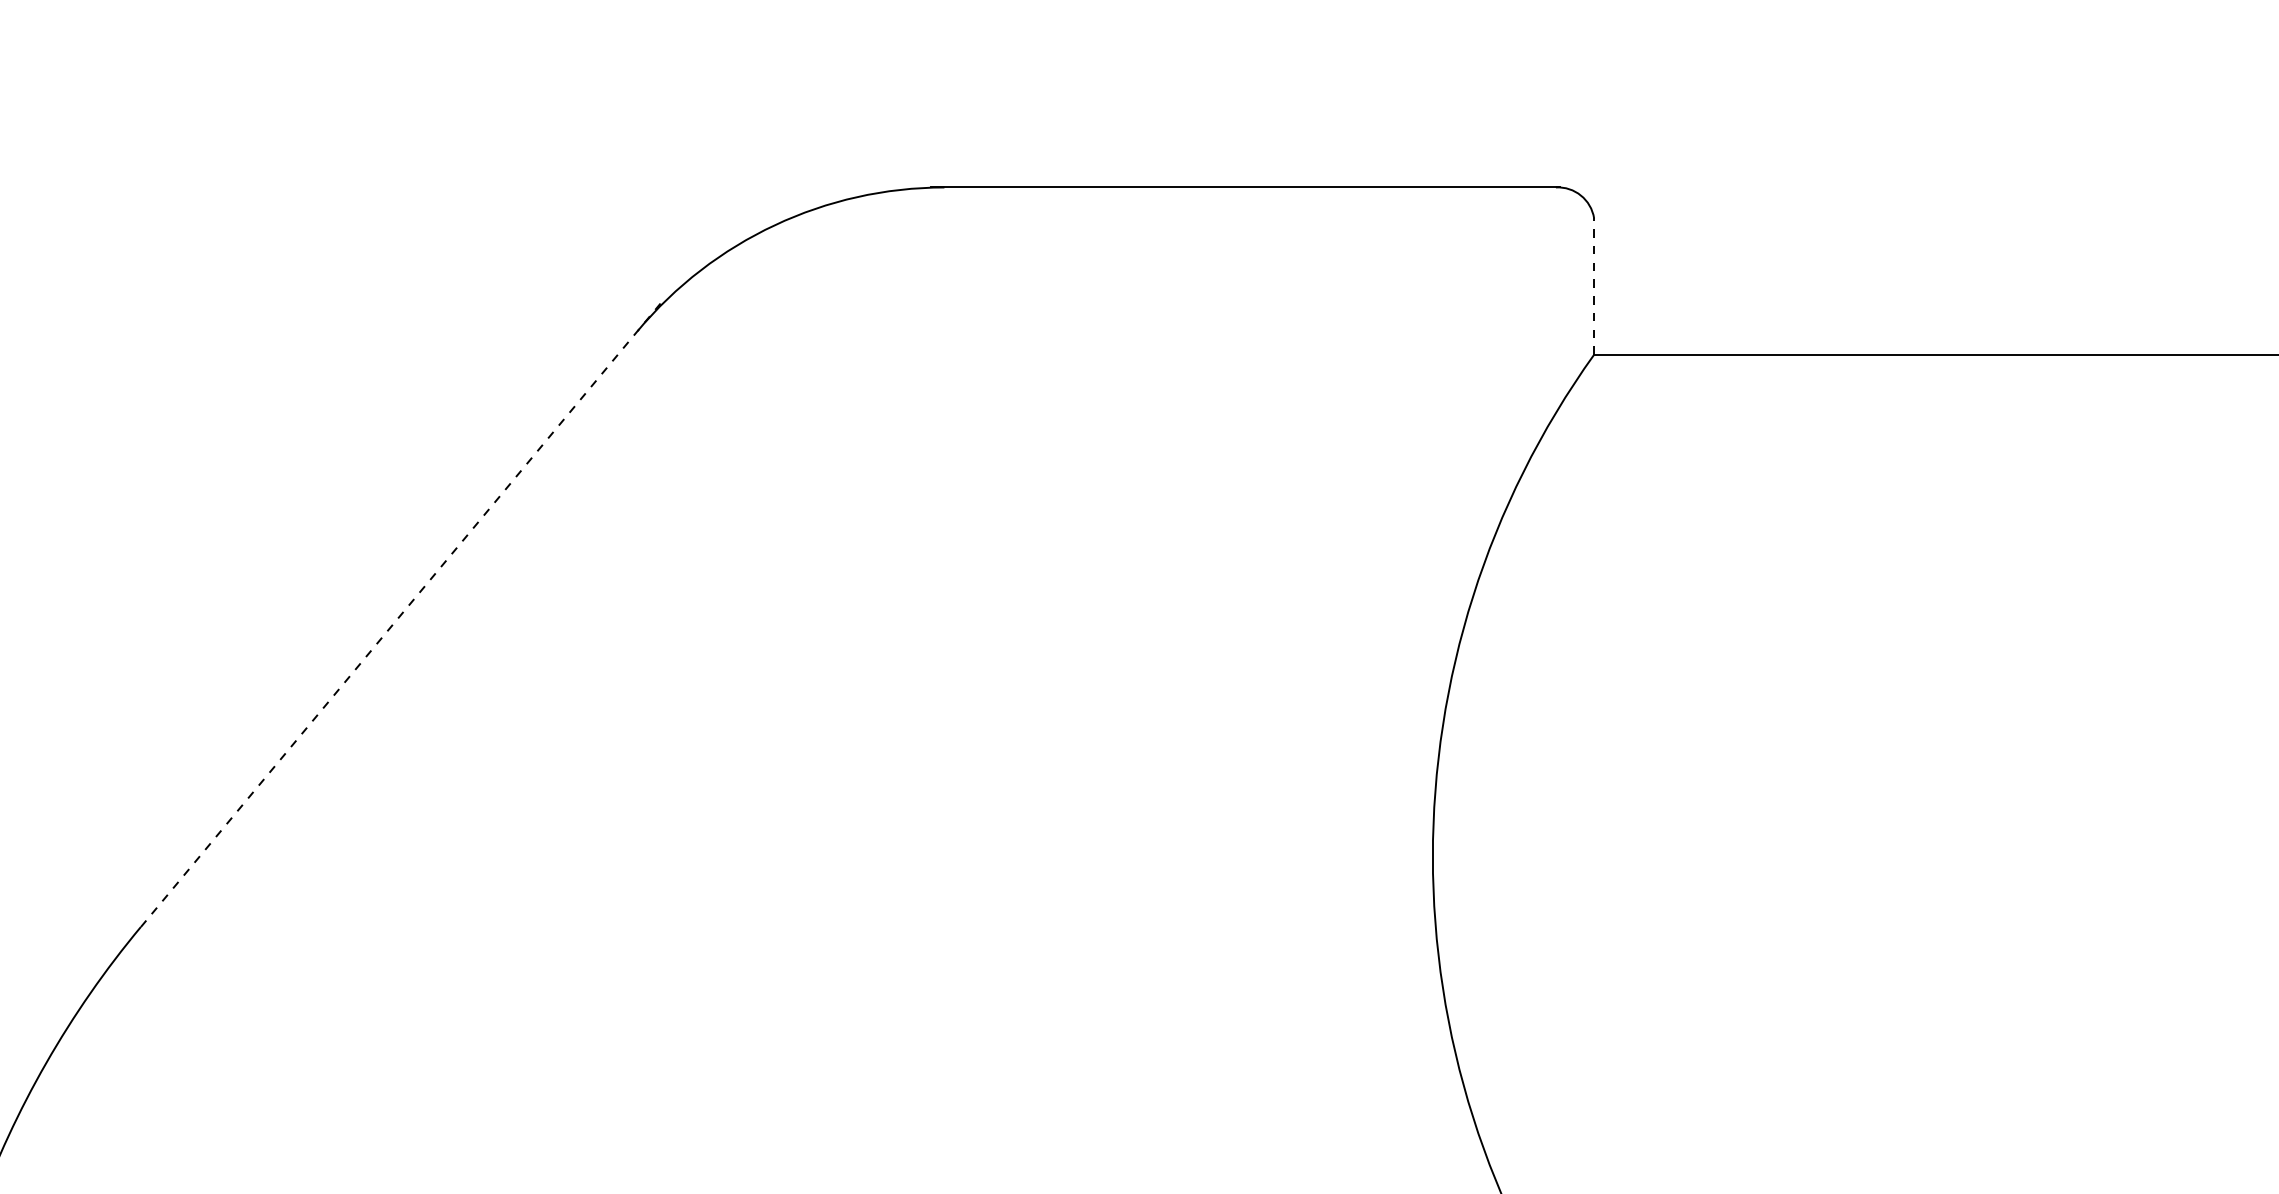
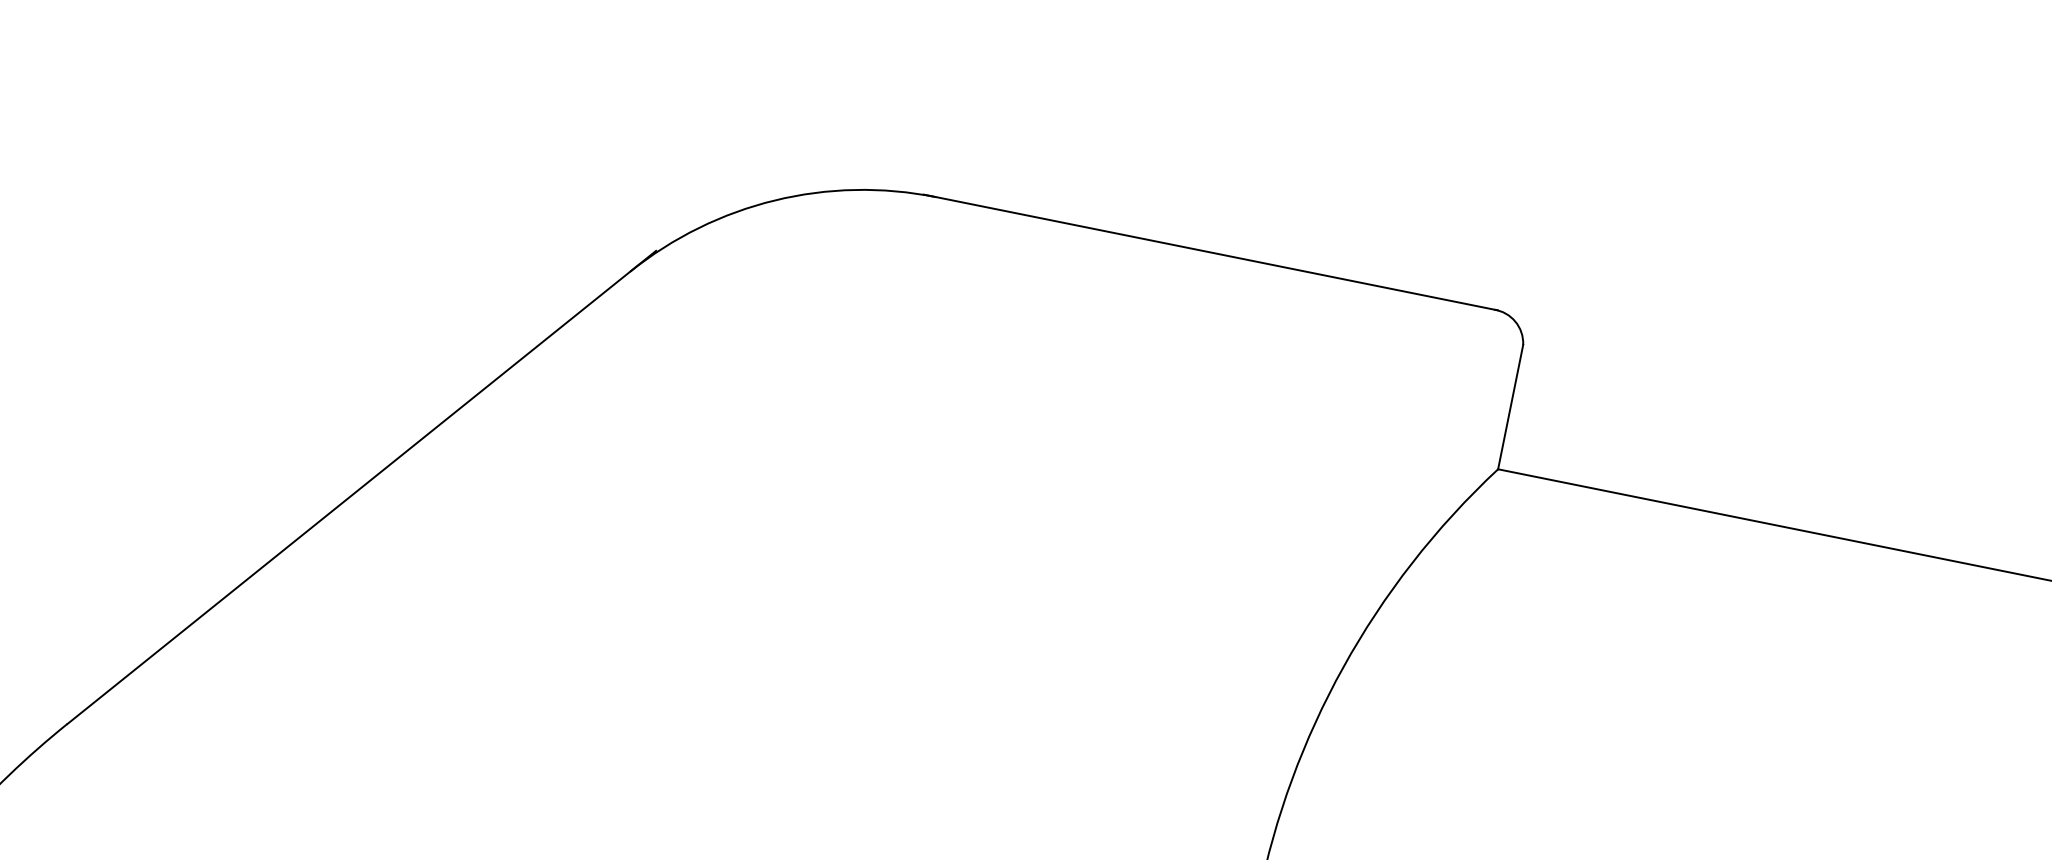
line: (1594, 286) -> (1511, 407), dashed -> solid
line: (400, 615) -> (361, 487), dashed -> solid

